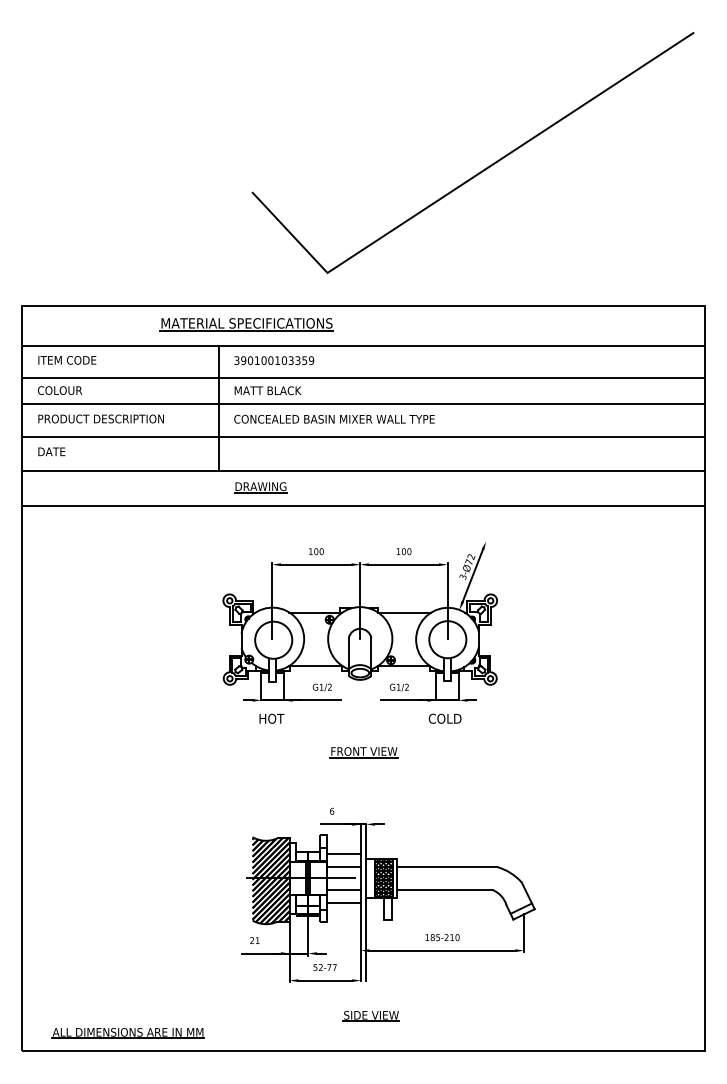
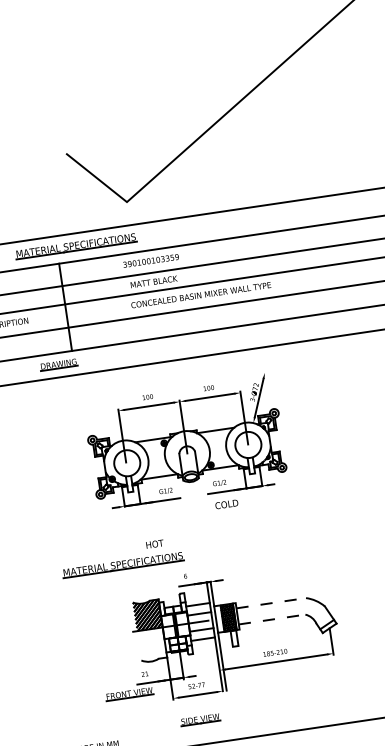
text: (274, 360) -> (151, 260), moved
text: (267, 390) -> (153, 281), moved
text: (334, 418) -> (201, 294), moved
part: (260, 487) -> (58, 364), moved
text: (271, 718) -> (154, 544), moved
text: (444, 718) -> (226, 504), moved
part: (363, 752) -> (129, 694), moved
part: (246, 782) -> (122, 565), added
line: (447, 866) -> (271, 602), solid -> dashed
line: (444, 890) -> (271, 619), solid -> dashed
hatch: (270, 901) -> (151, 645), removed
part: (370, 1016) -> (199, 720), moved

